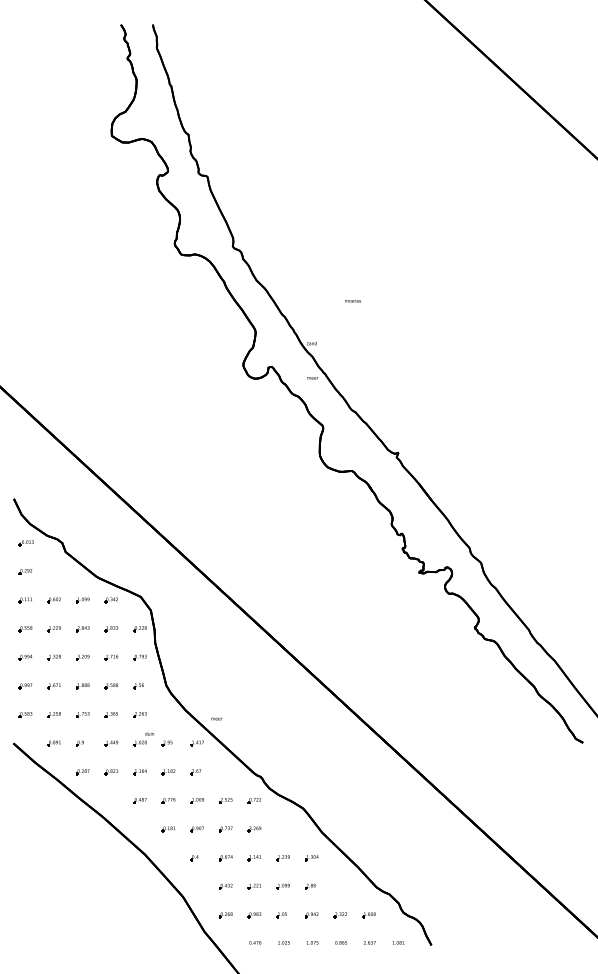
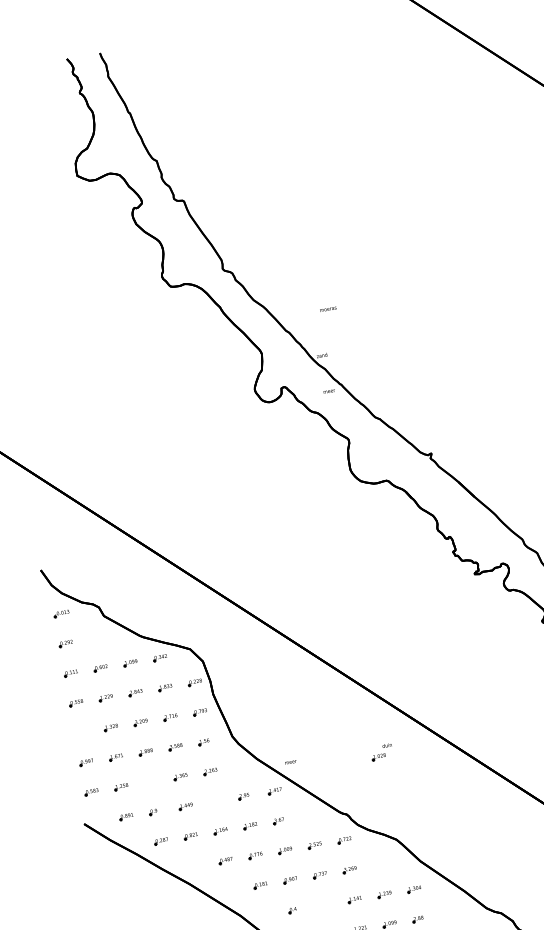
text: (352, 301) -> (327, 309), moved
part: (25, 657) -> (81, 732), removed
part: (82, 714) -> (150, 781), removed
part: (143, 739) -> (381, 752), moved
part: (225, 858) -> (324, 905), removed

